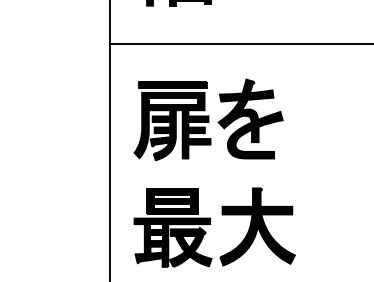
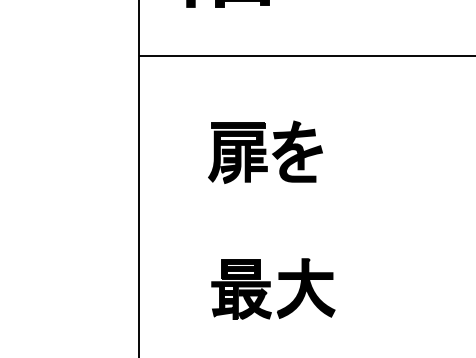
part: (208, 120) -> (265, 152), size x0.6
part: (214, 227) -> (273, 288), size x0.6

